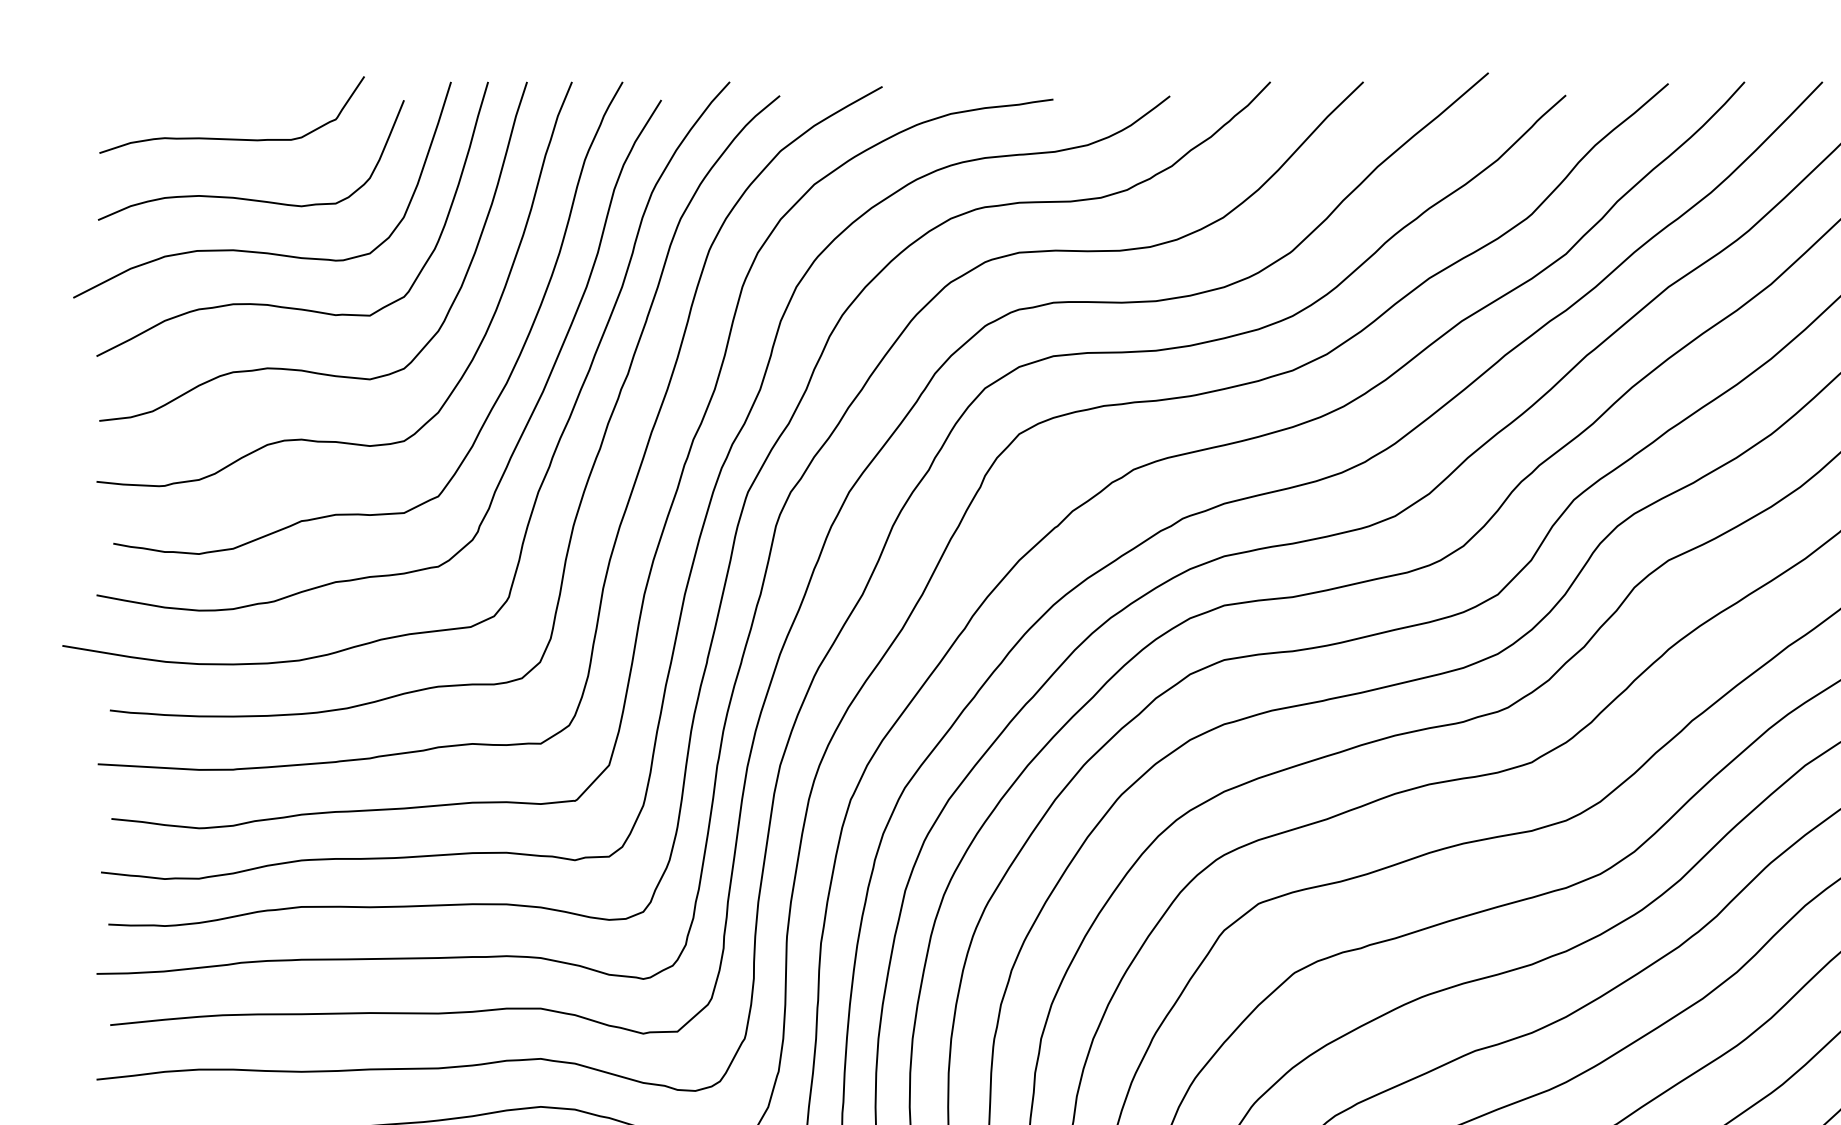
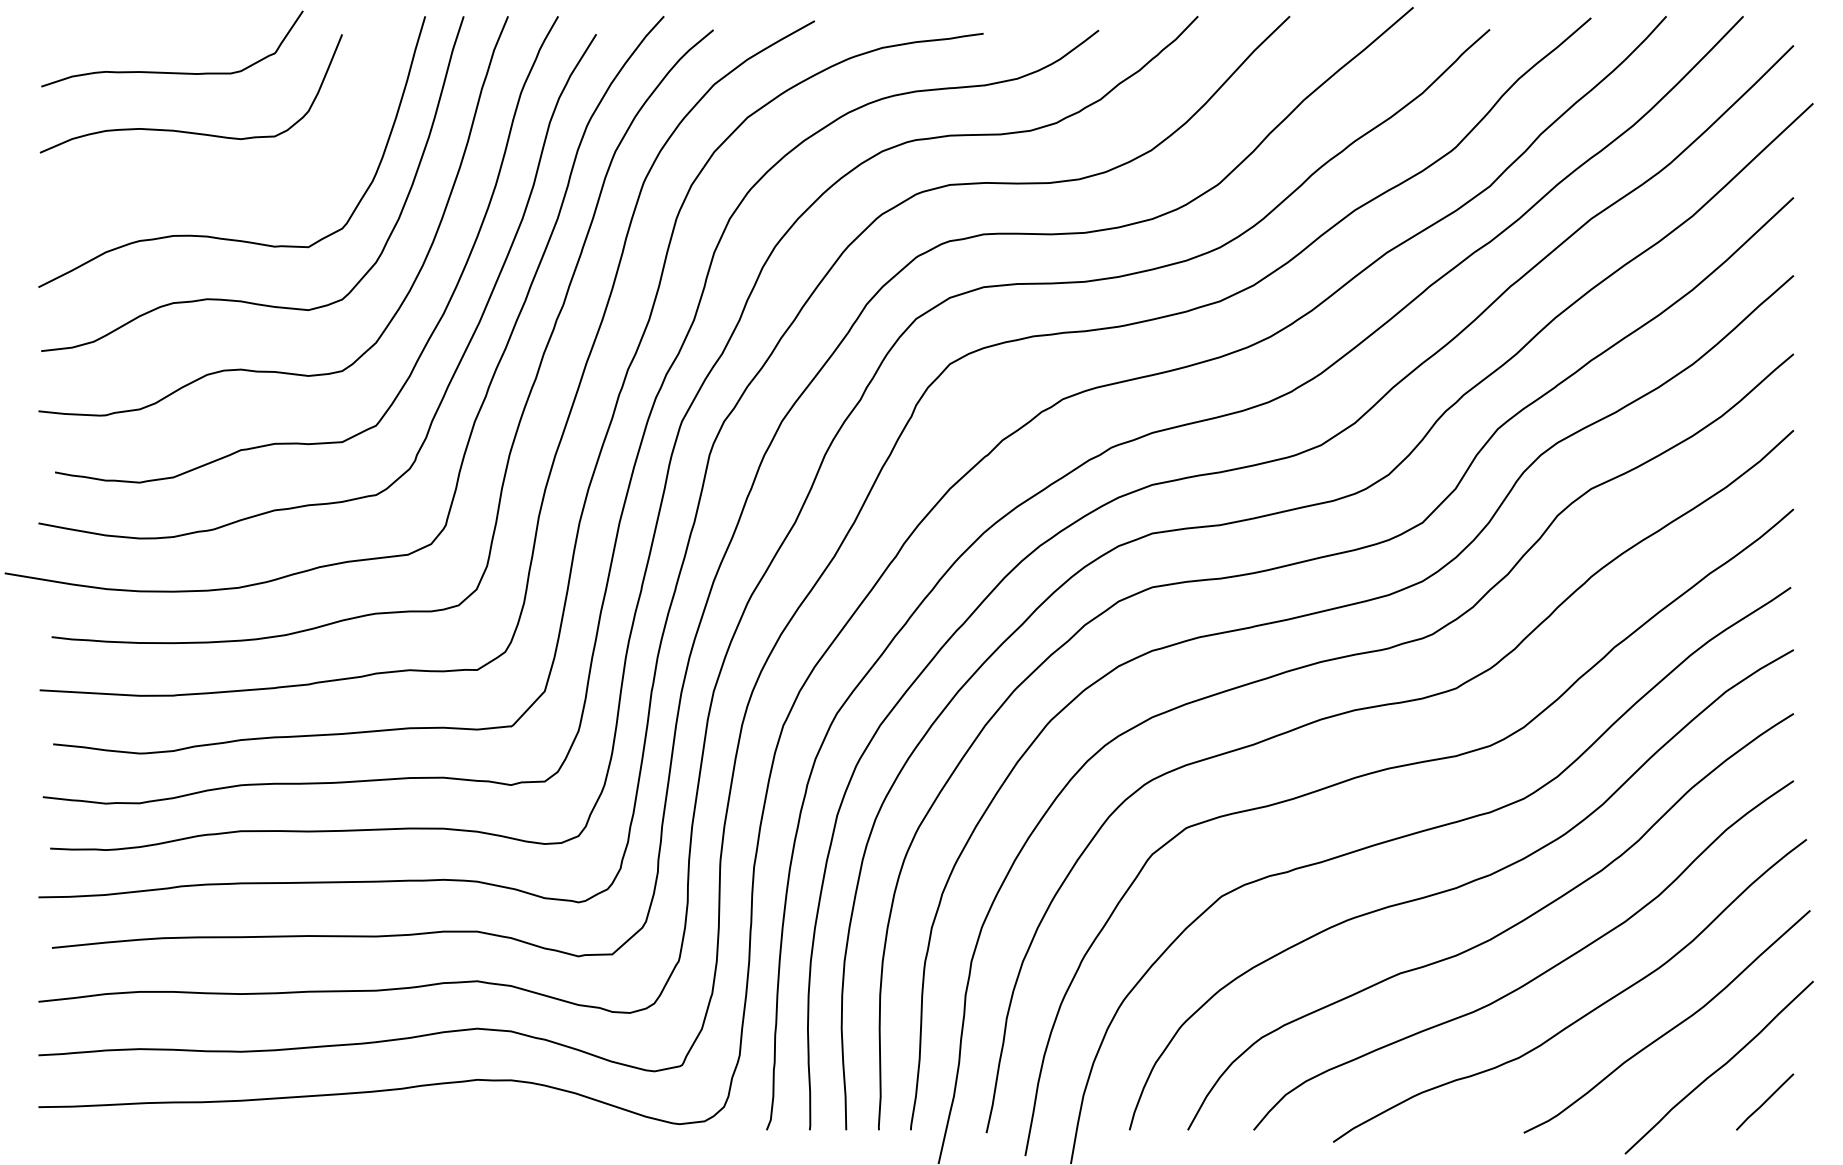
curve: (258, 251) -> (198, 183), removed

